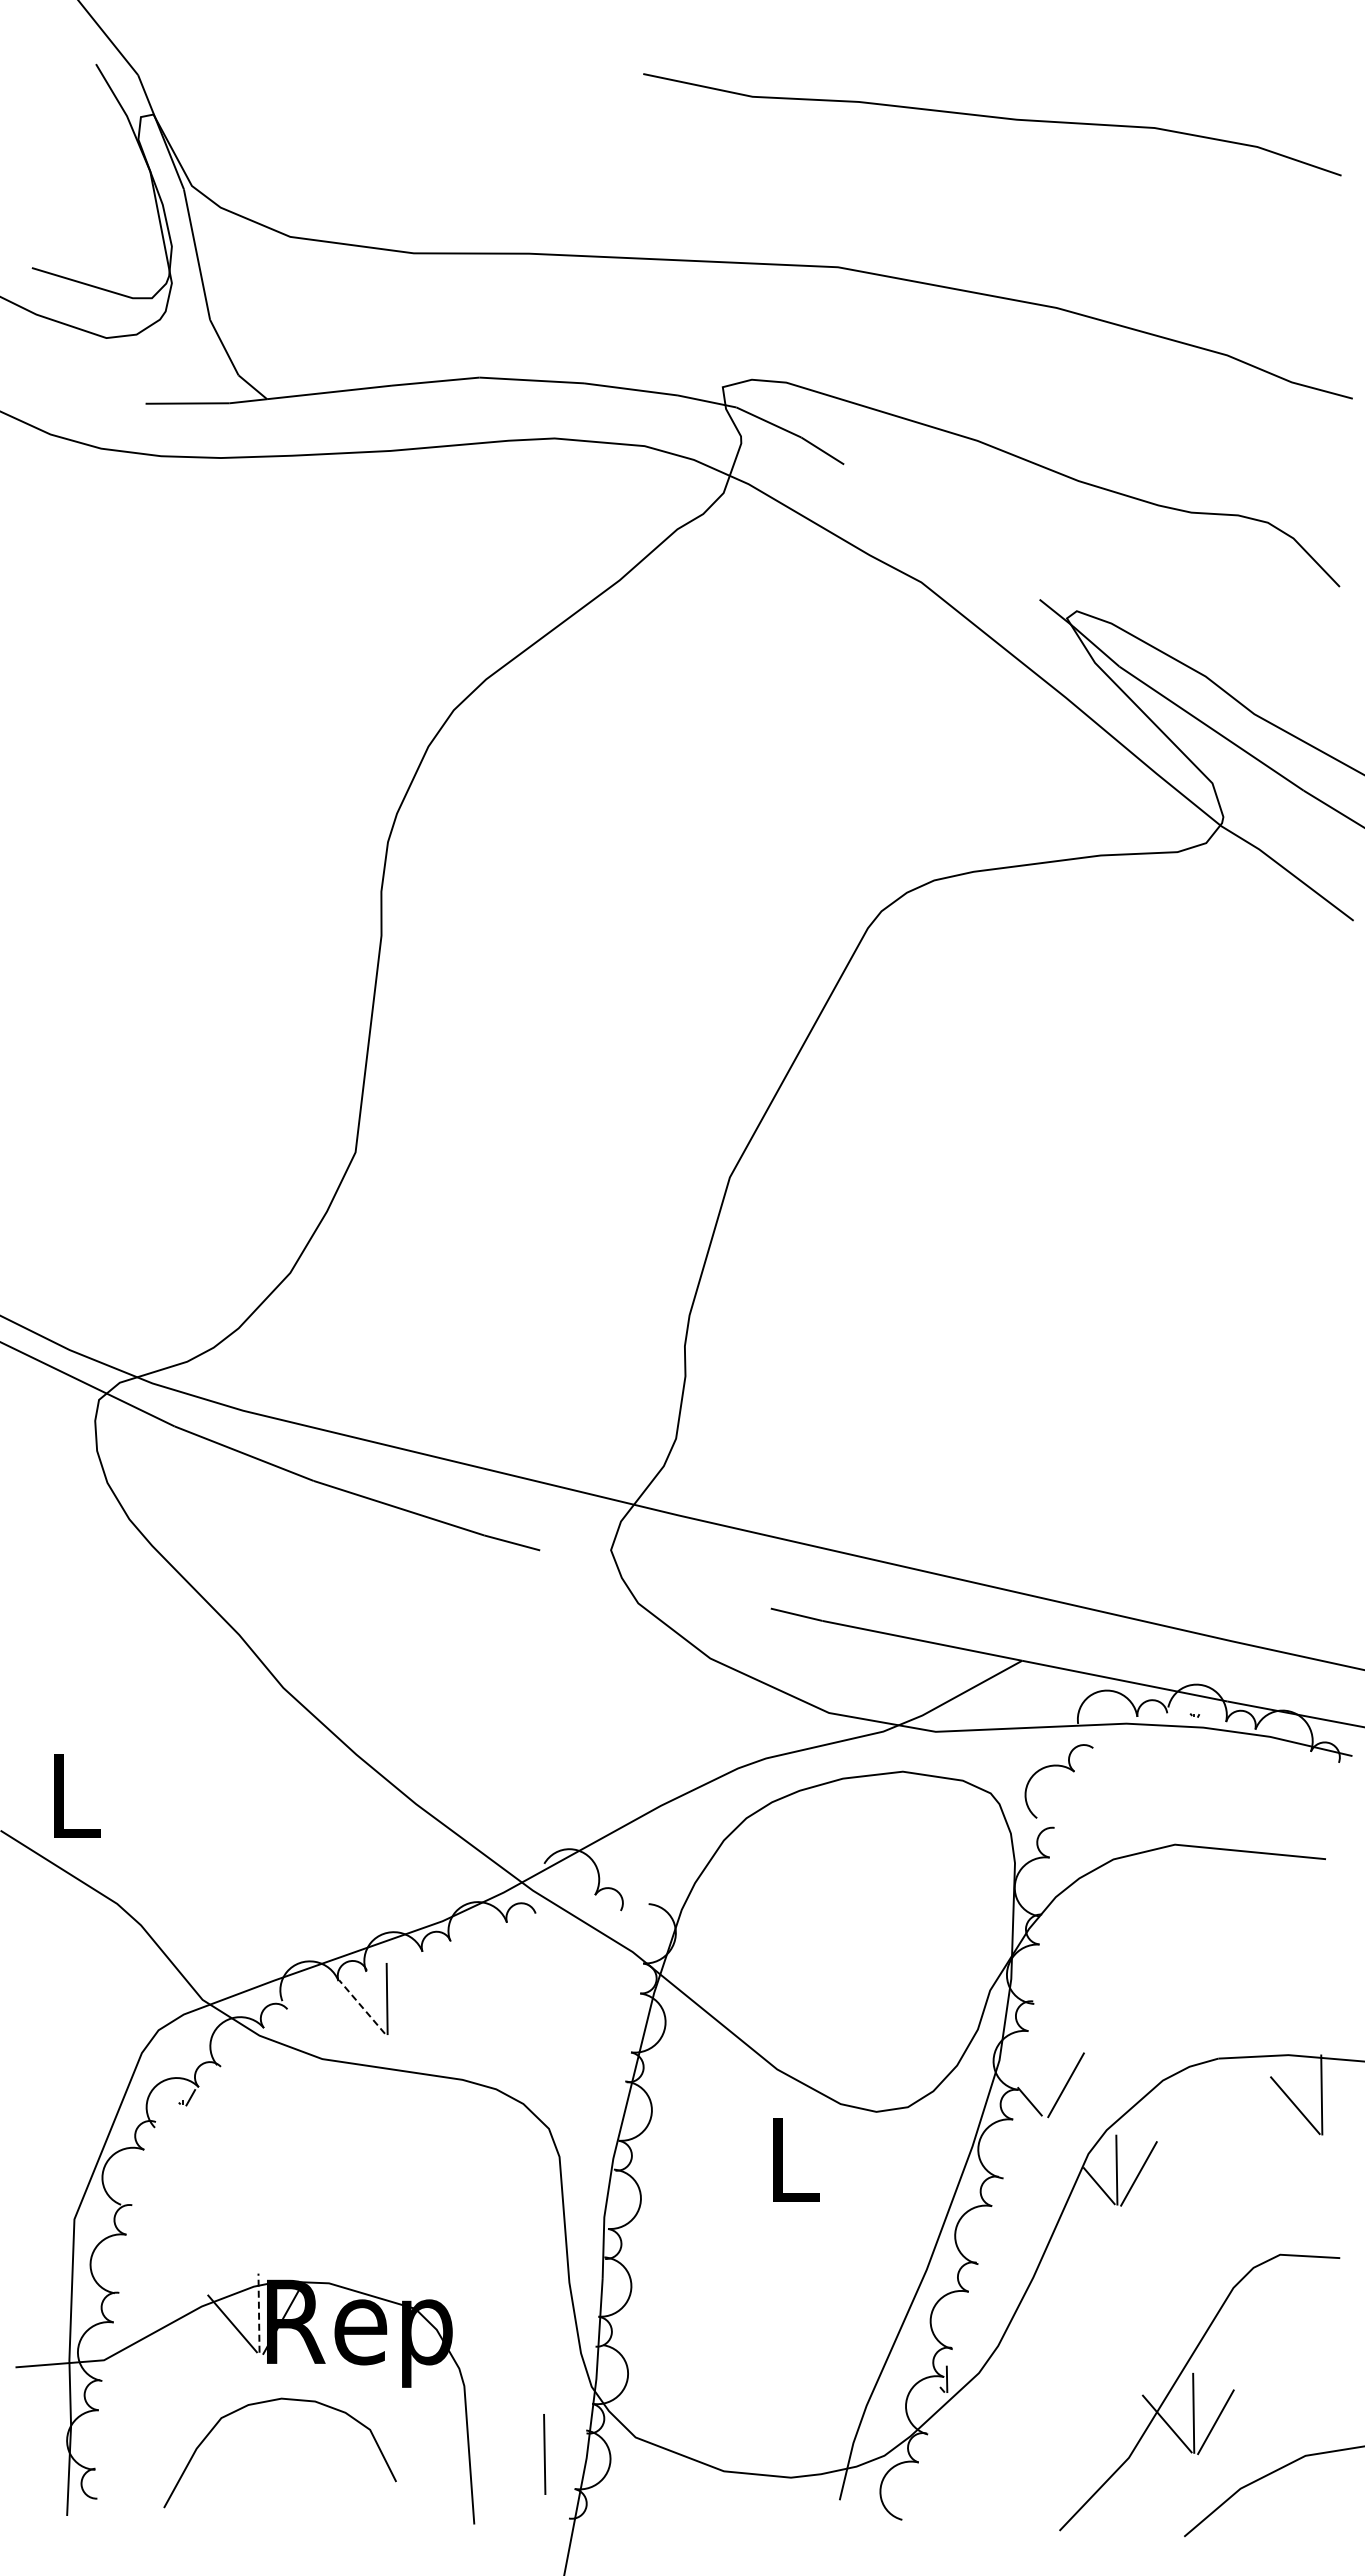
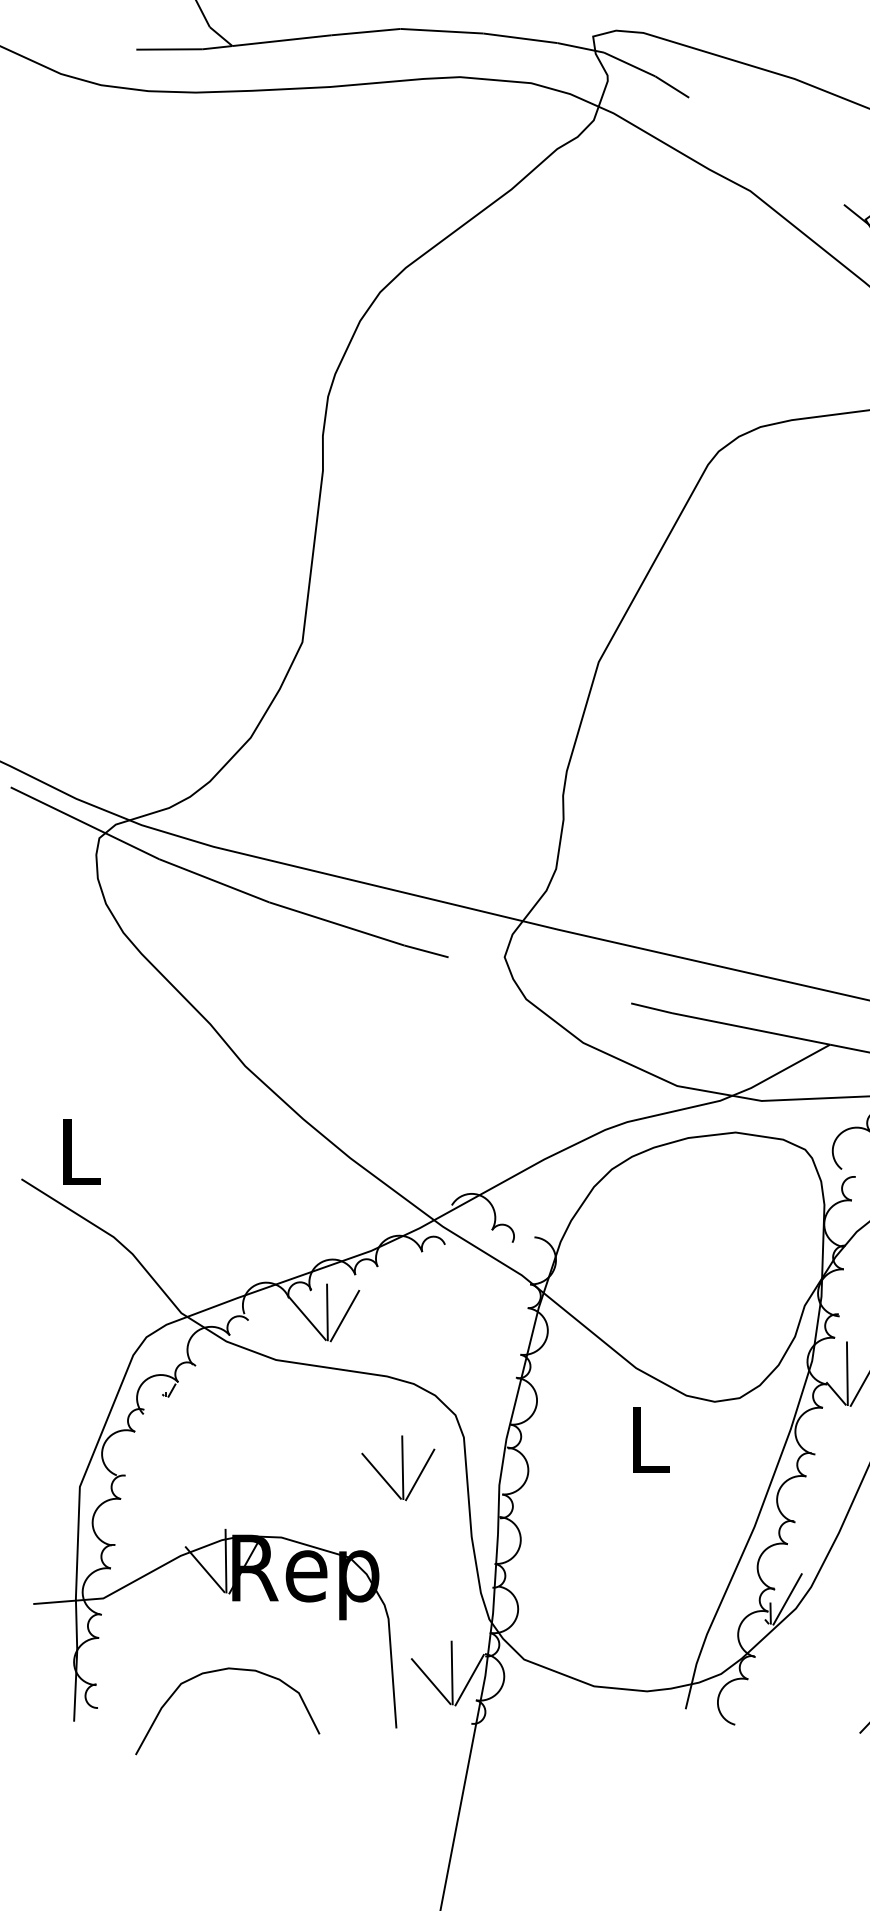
line: (409, 2003) -> (345, 1316), added
line: (361, 2006) -> (307, 1318), dashed -> solid
line: (1043, 2075) -> (847, 1373), added
part: (476, 2195) -> (398, 1468), added
line: (259, 2313) -> (226, 1561), dashed -> solid
line: (968, 2361) -> (787, 1599), added
curve: (268, 2402) -> (218, 1671), moved
line: (566, 2463) -> (469, 1680), added
line: (517, 2464) -> (430, 1680), added

